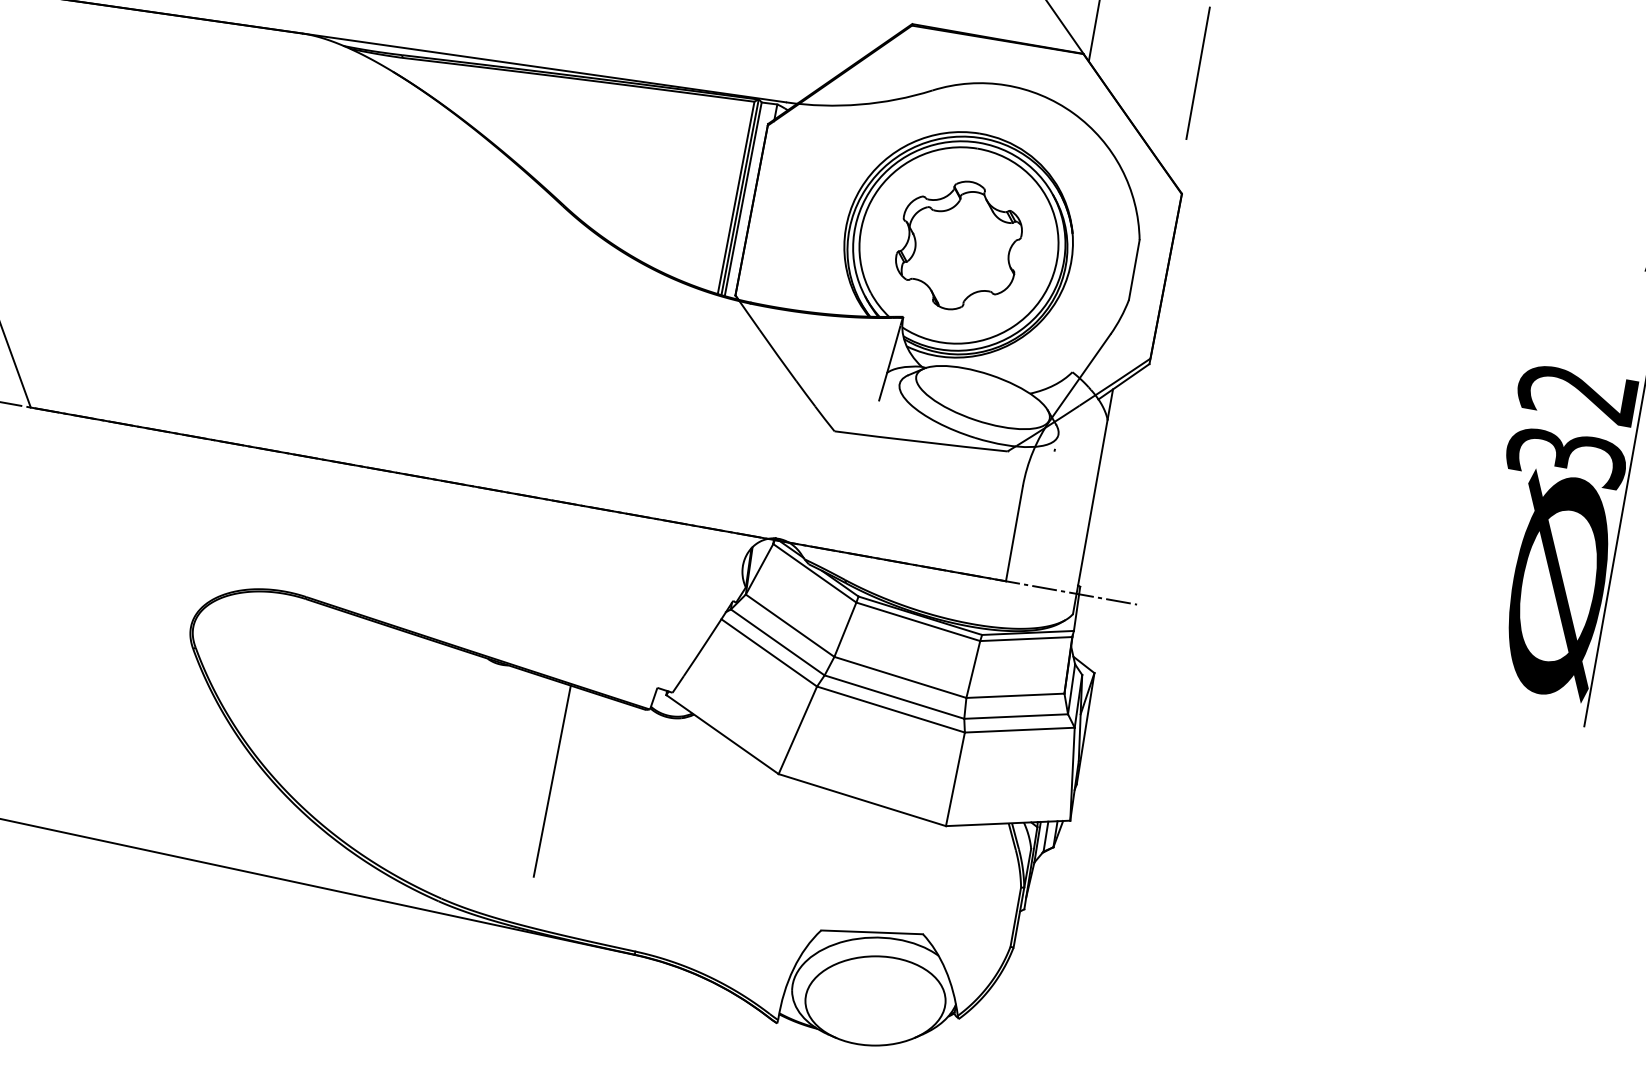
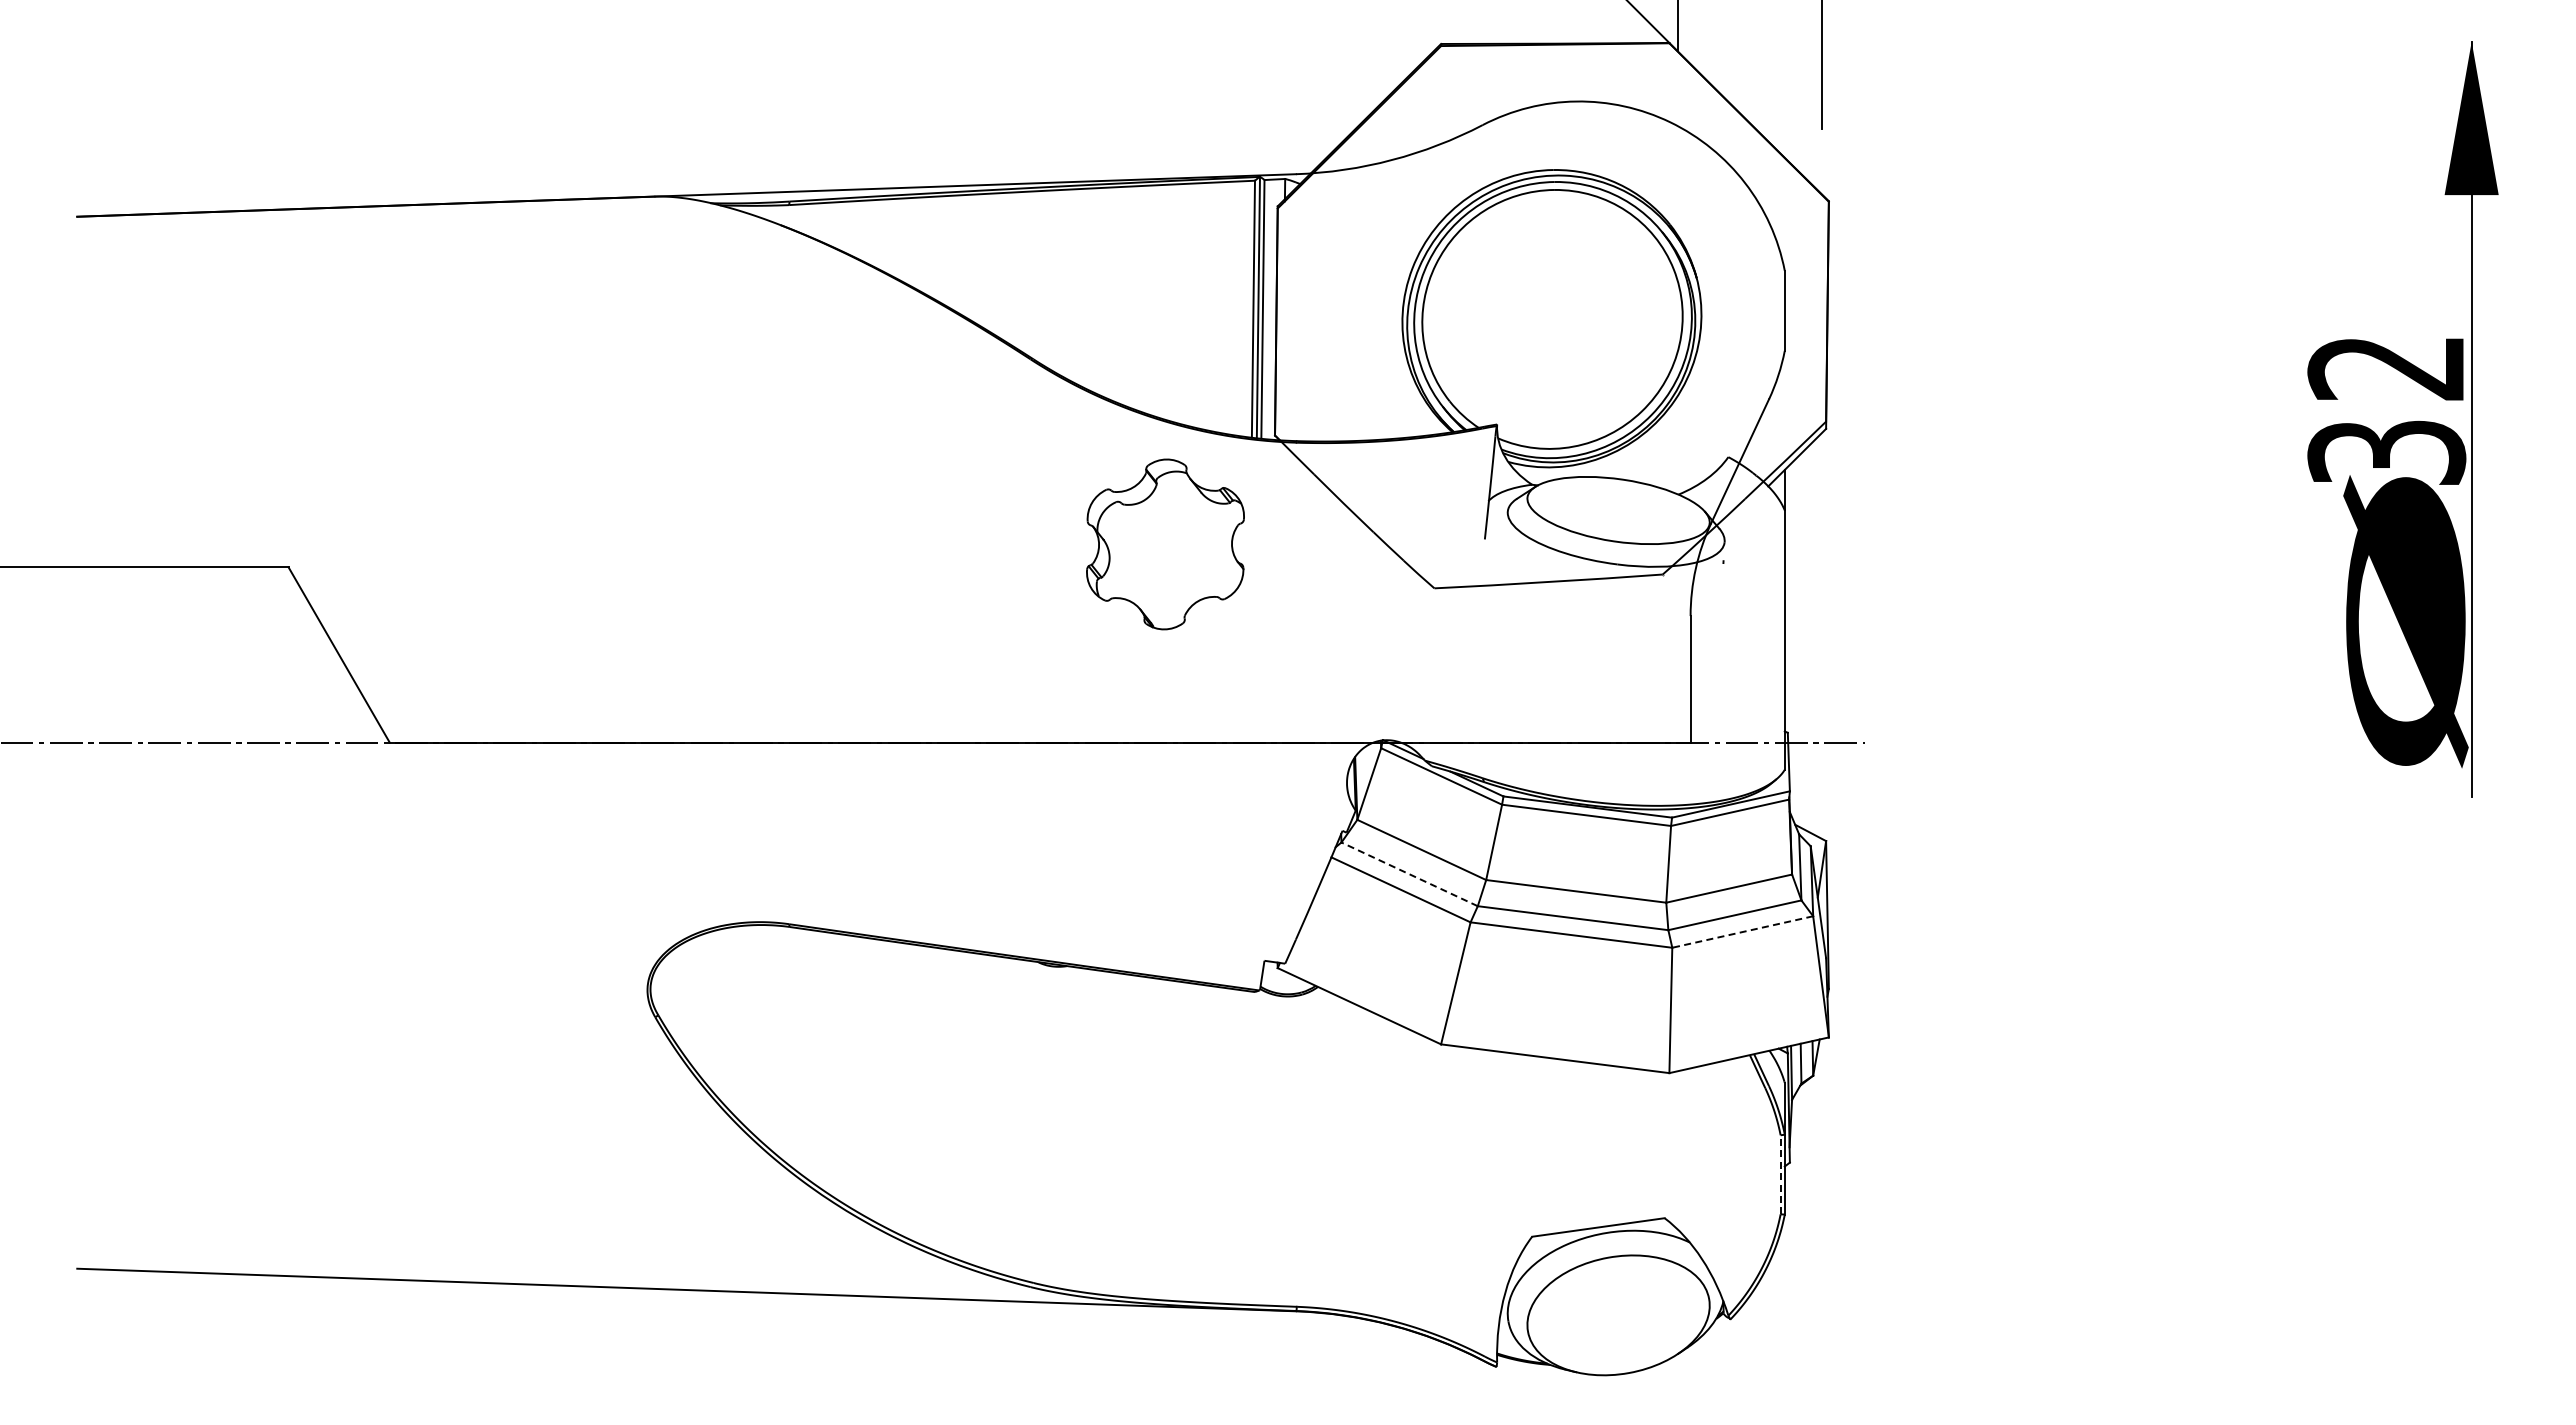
part: (958, 245) -> (1165, 544), moved
line: (777, 642) -> (1409, 874), solid -> dashed
line: (1019, 730) -> (1742, 932), solid -> dashed
line: (552, 781) -> (1150, 1105), removed
line: (1015, 916) -> (1780, 1174), solid -> dashed

